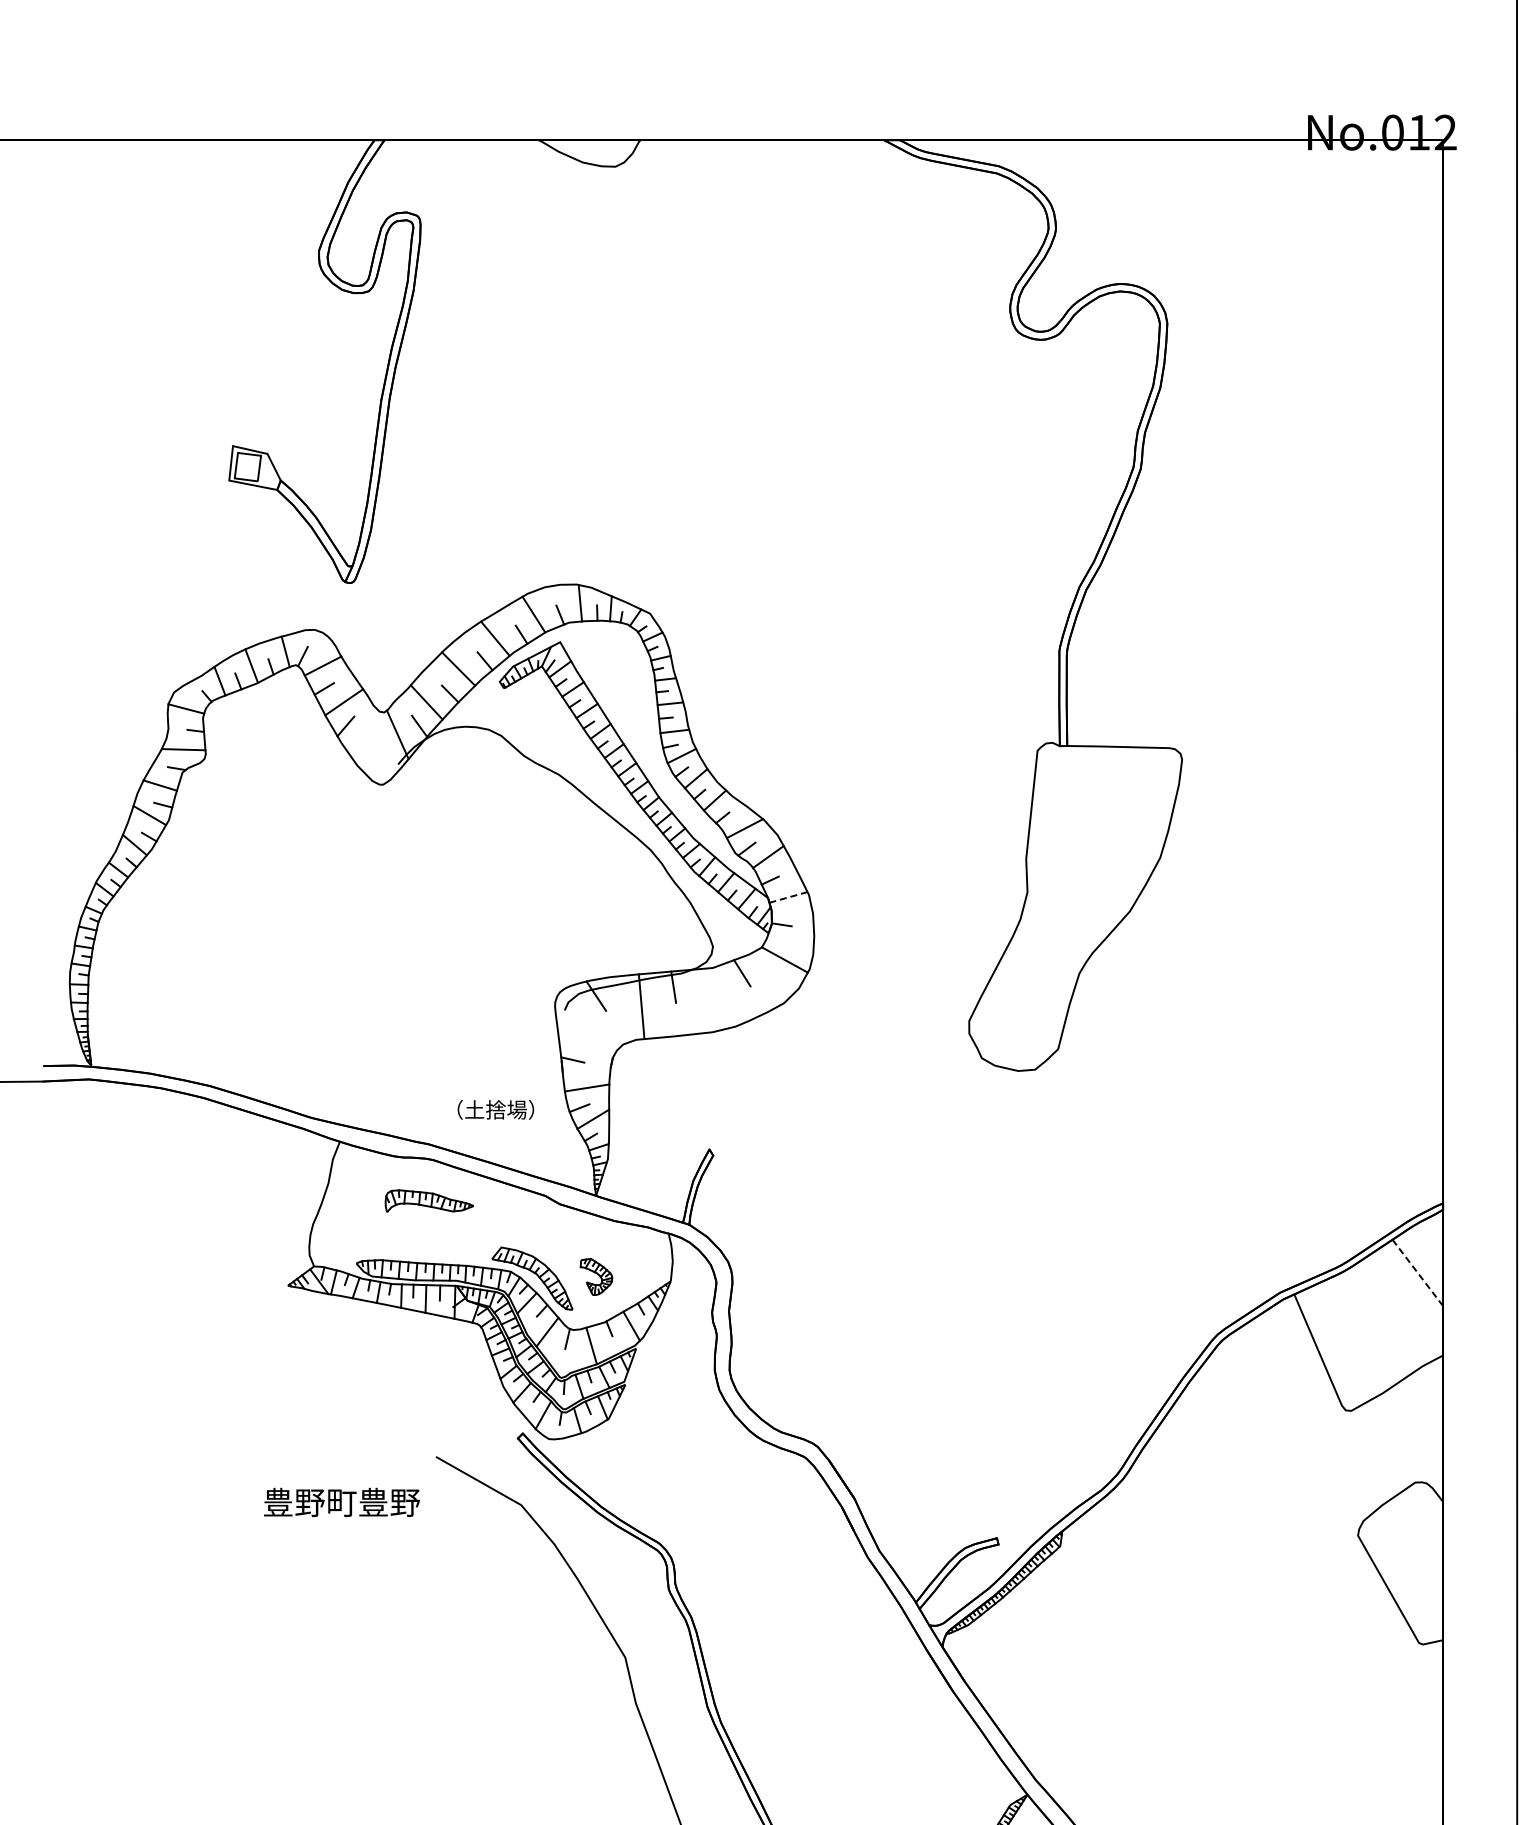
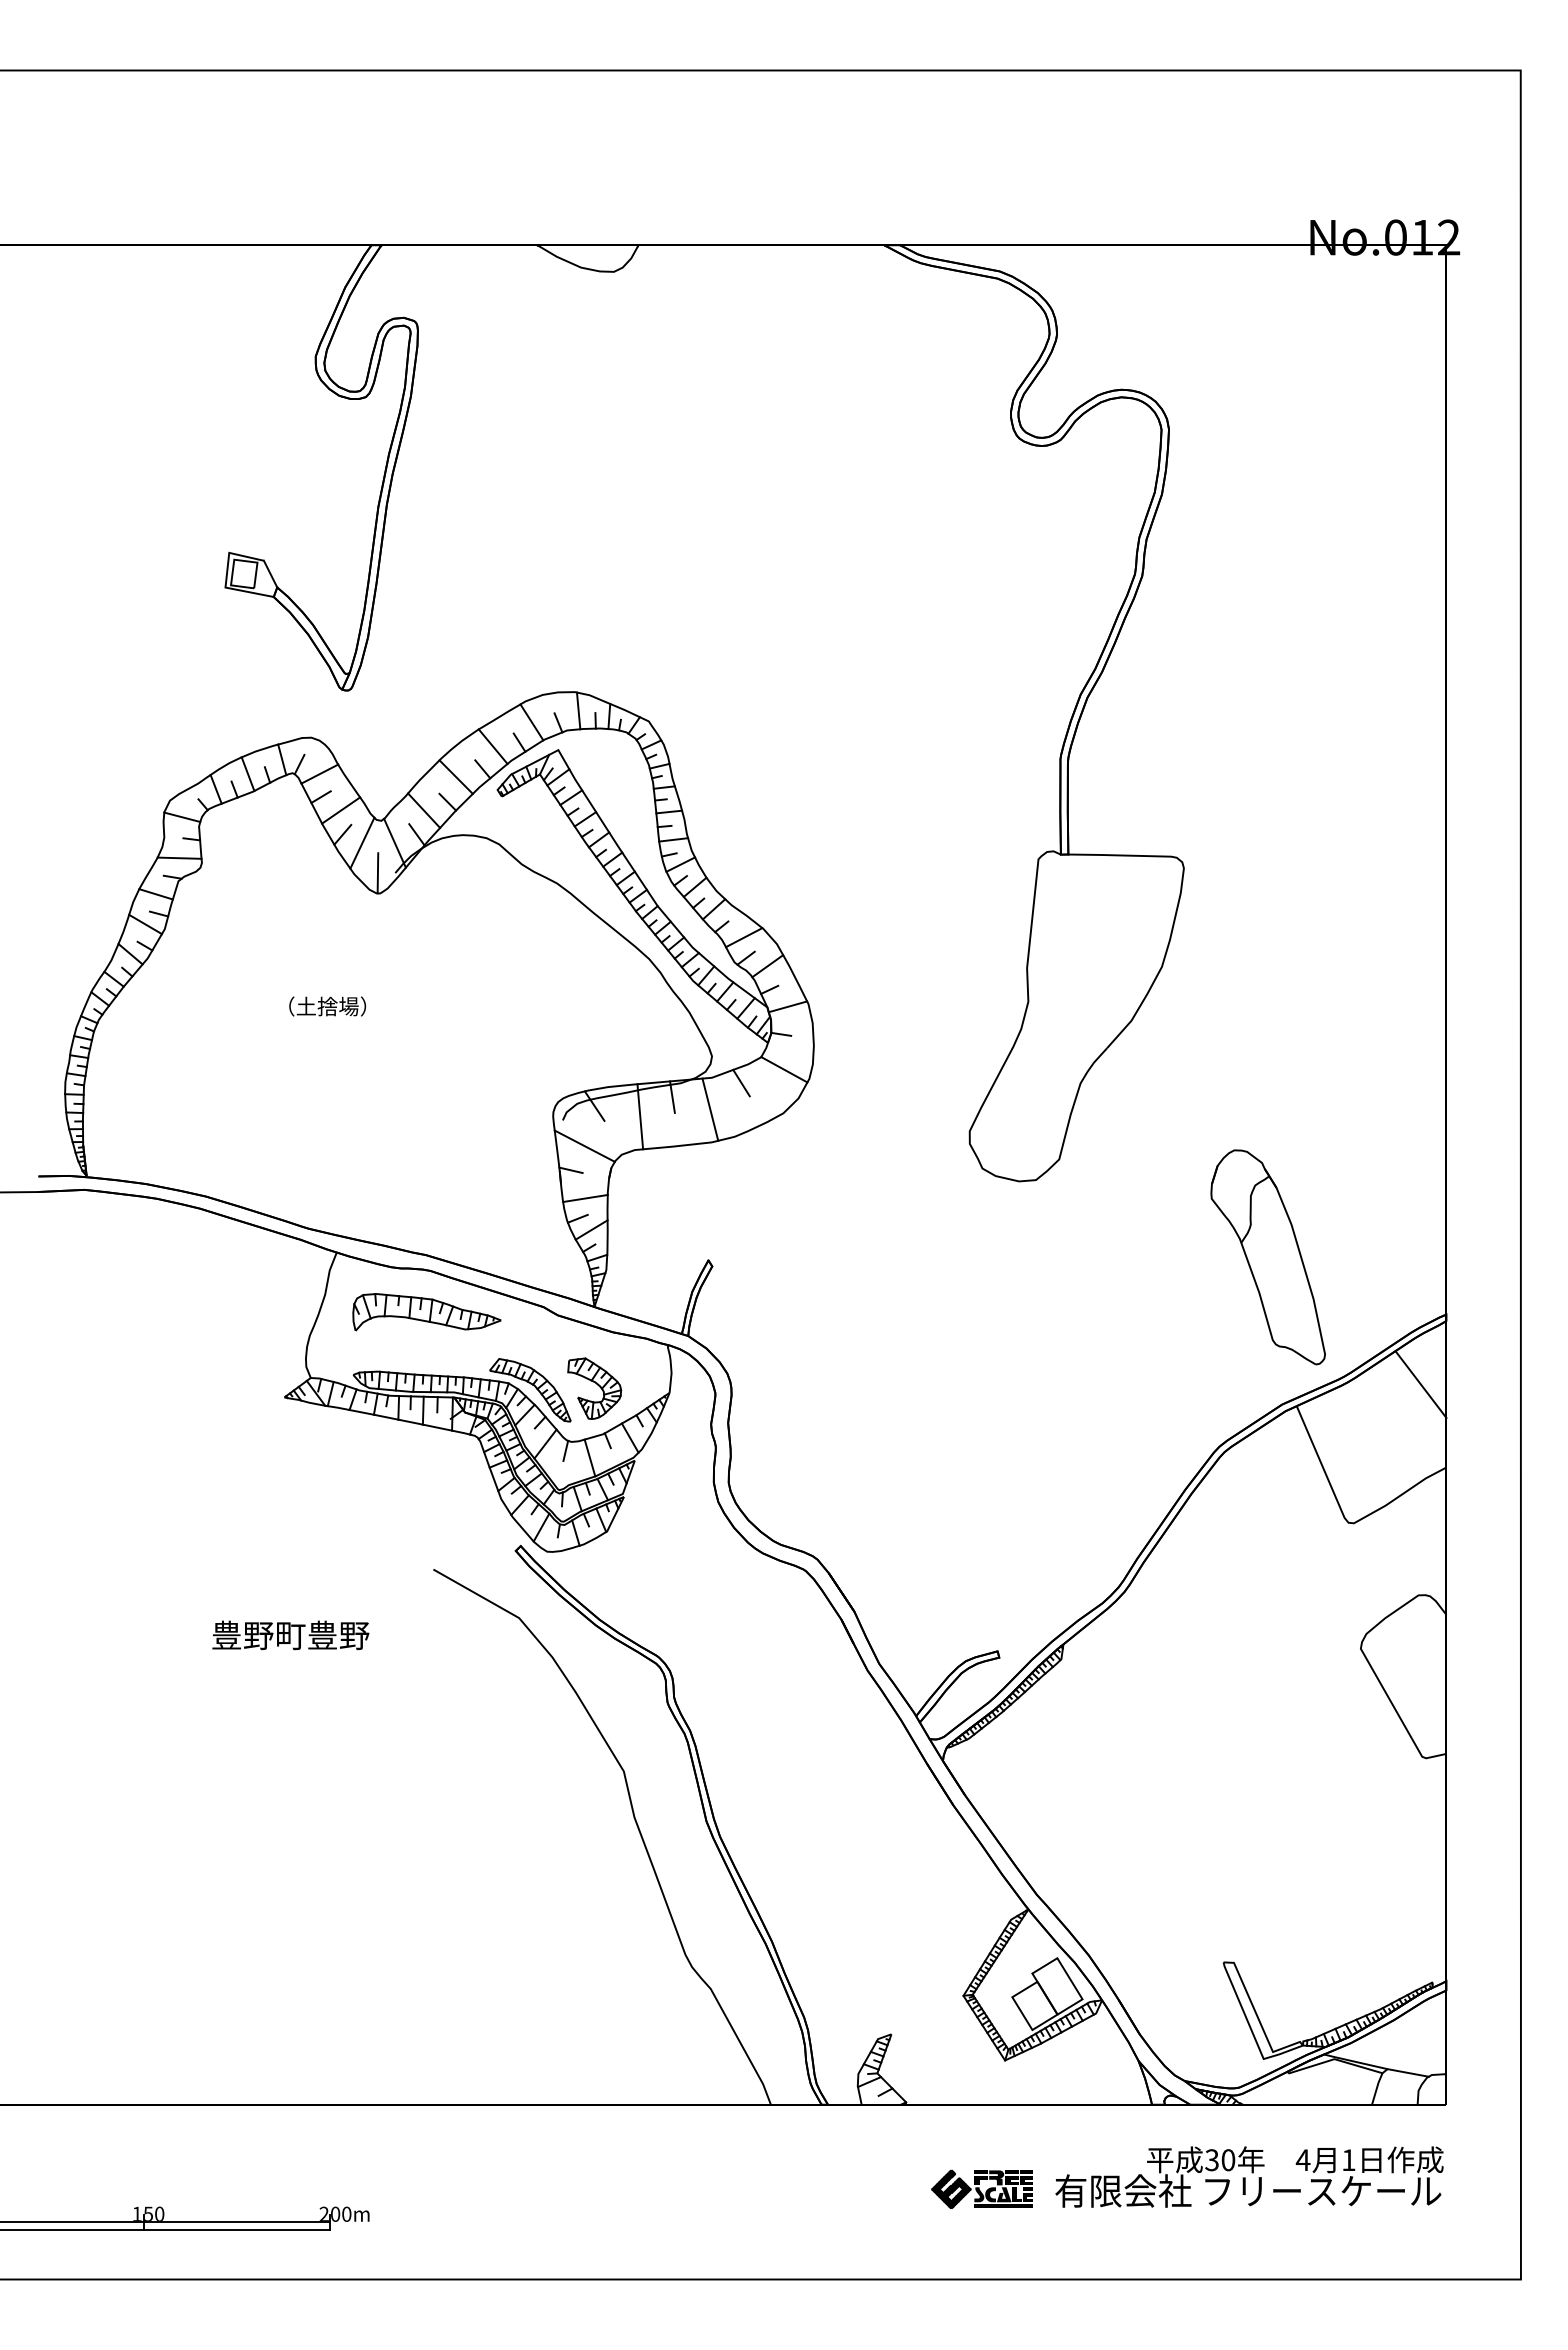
line: (365, 734) -> (362, 842), added
line: (380, 764) -> (377, 873), added
line: (788, 897) -> (787, 1006), dashed -> solid
line: (711, 999) -> (710, 1109), added
line: (586, 1035) -> (584, 1145), added
text: (495, 1109) -> (327, 1006), moved
part: (1265, 1146) -> (1267, 1257), added
part: (429, 1201) -> (426, 1312), size x1.67
line: (1418, 1272) -> (1421, 1384), dashed -> solid
part: (596, 1276) -> (594, 1388), size x1.67
text: (341, 1502) -> (290, 1635), moved

